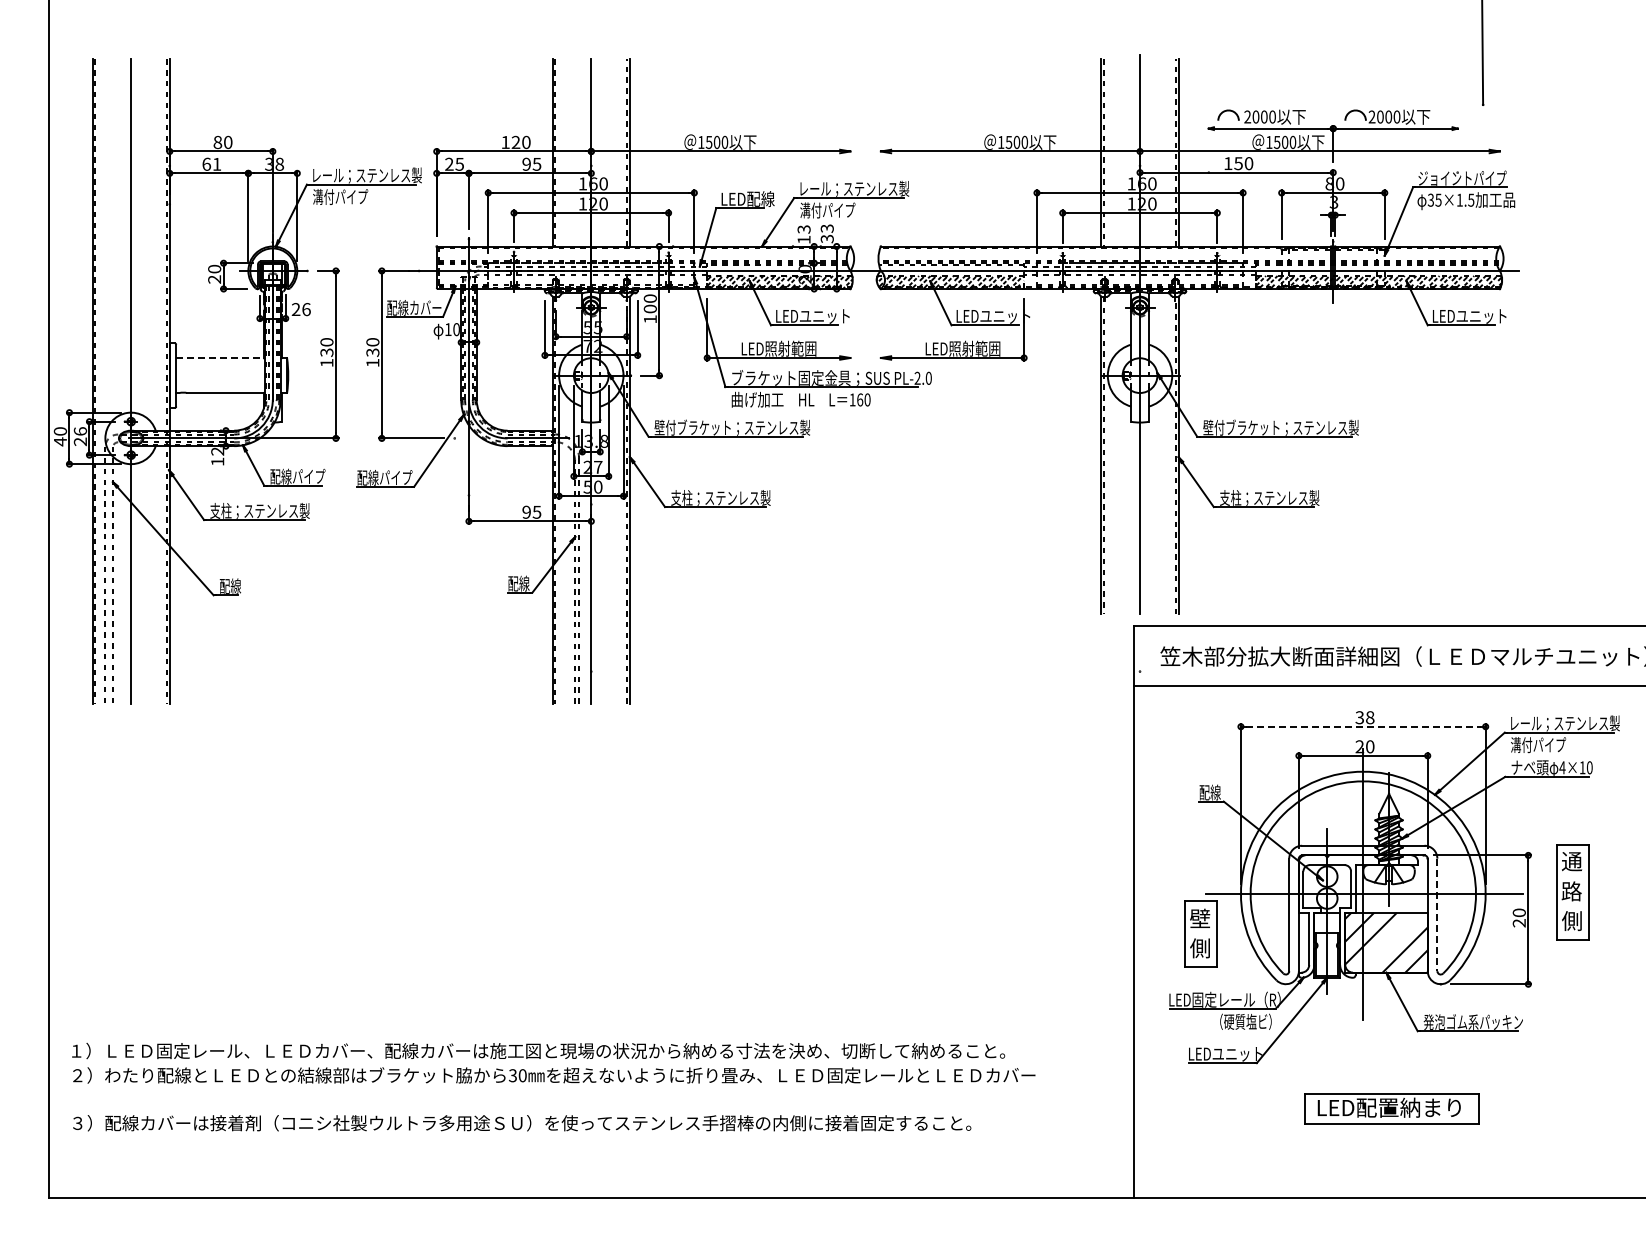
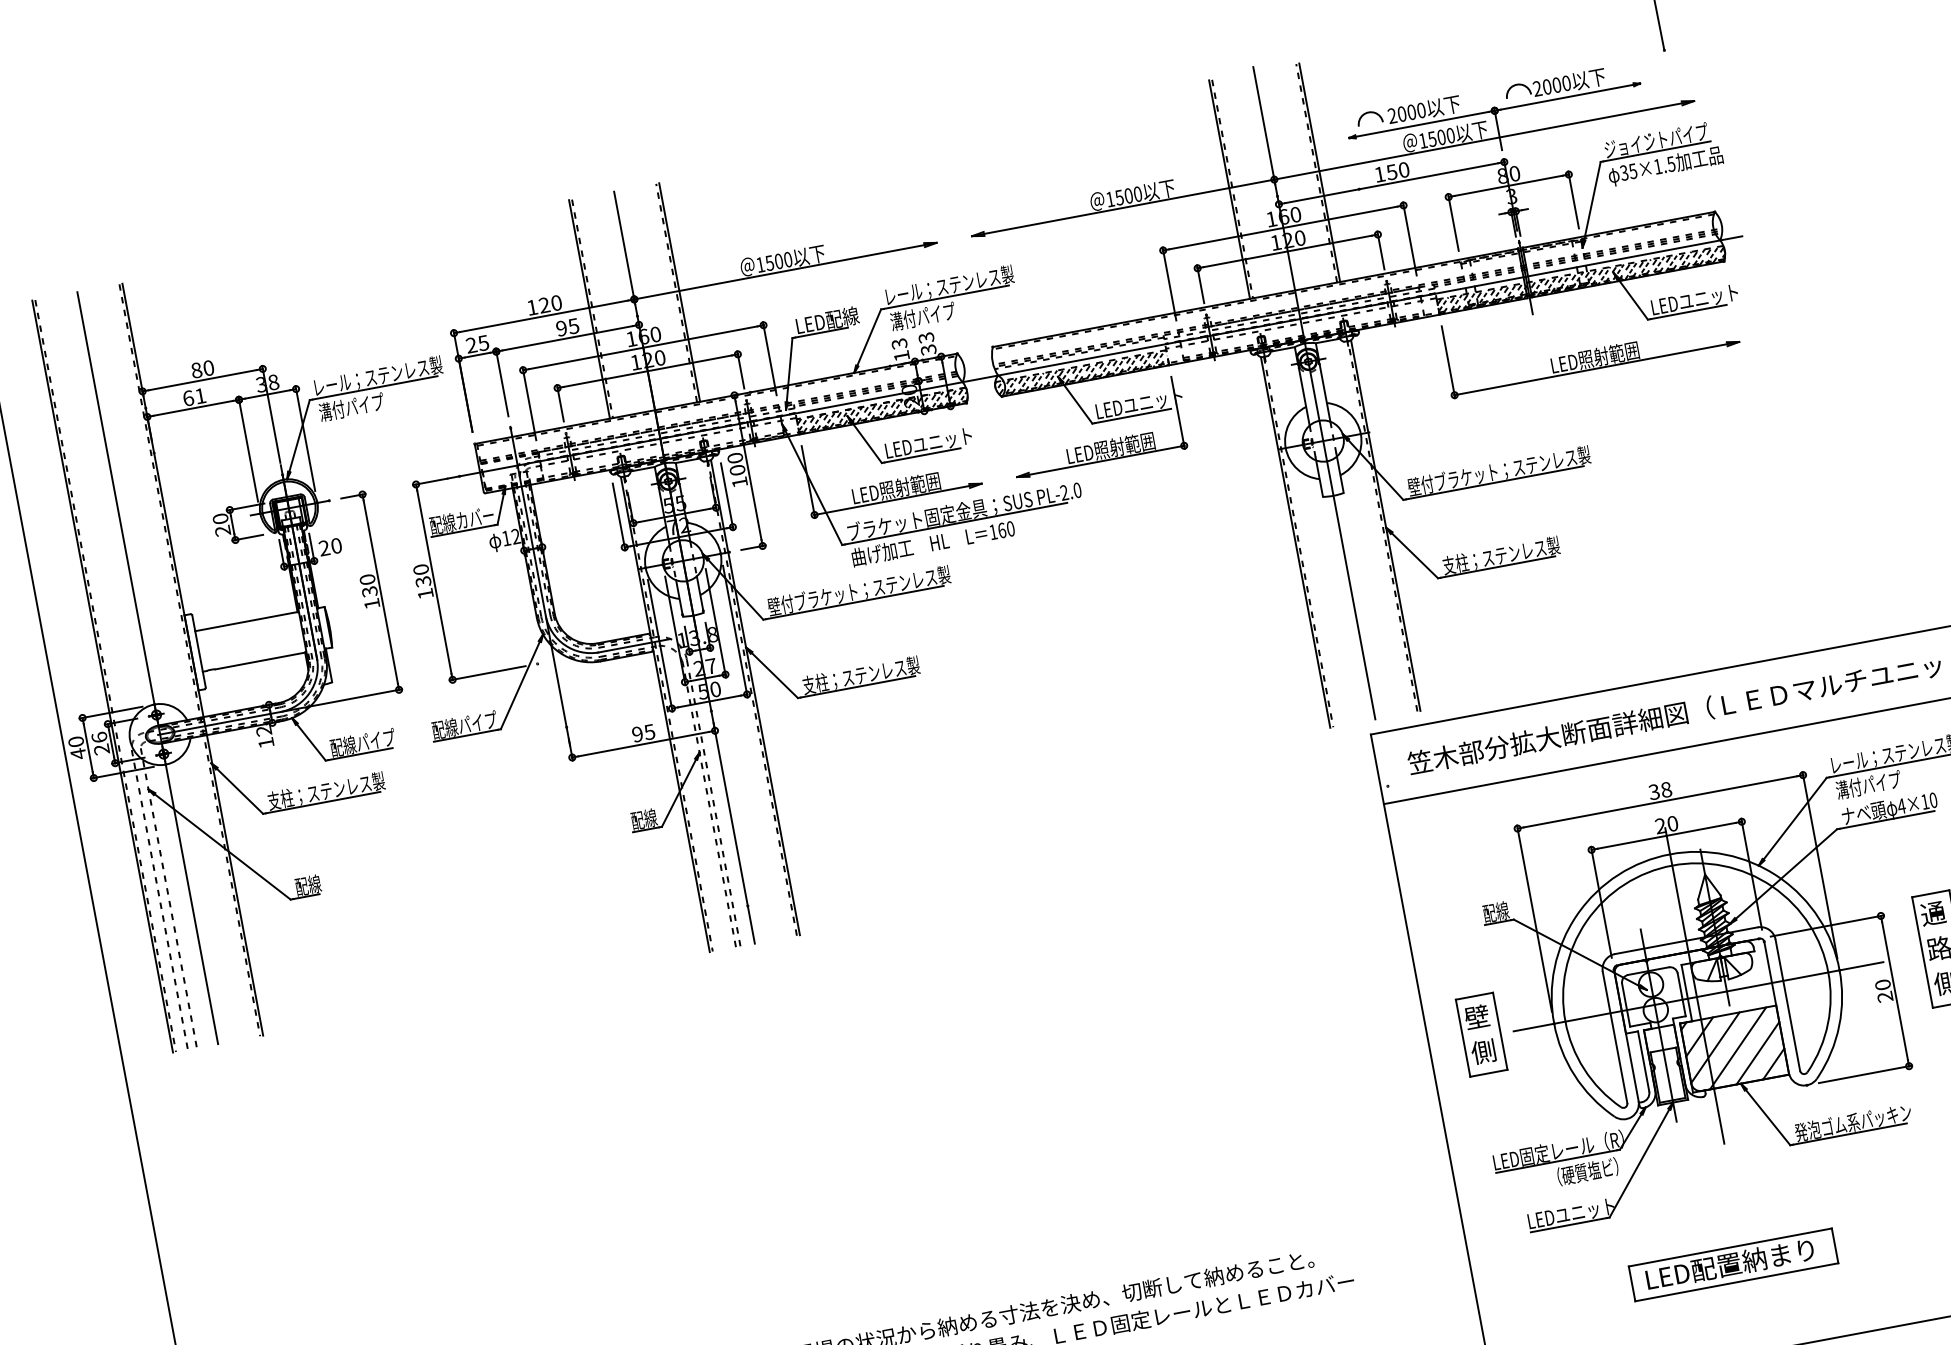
text: (306, 309) -> (336, 545), 26 -> 20
text: (456, 329) -> (515, 536), 10 -> 12
part: (1380, 340) -> (1596, 347), added
line: (219, 358) -> (245, 622), dashed -> solid
line: (1363, 726) -> (1660, 801), dashed -> solid
line: (1437, 915) -> (1788, 1005), dashed -> solid
part: (1200, 933) -> (1480, 1034), moved
line: (1389, 942) -> (1738, 1047), added
part: (1391, 1108) -> (1732, 1264), moved

